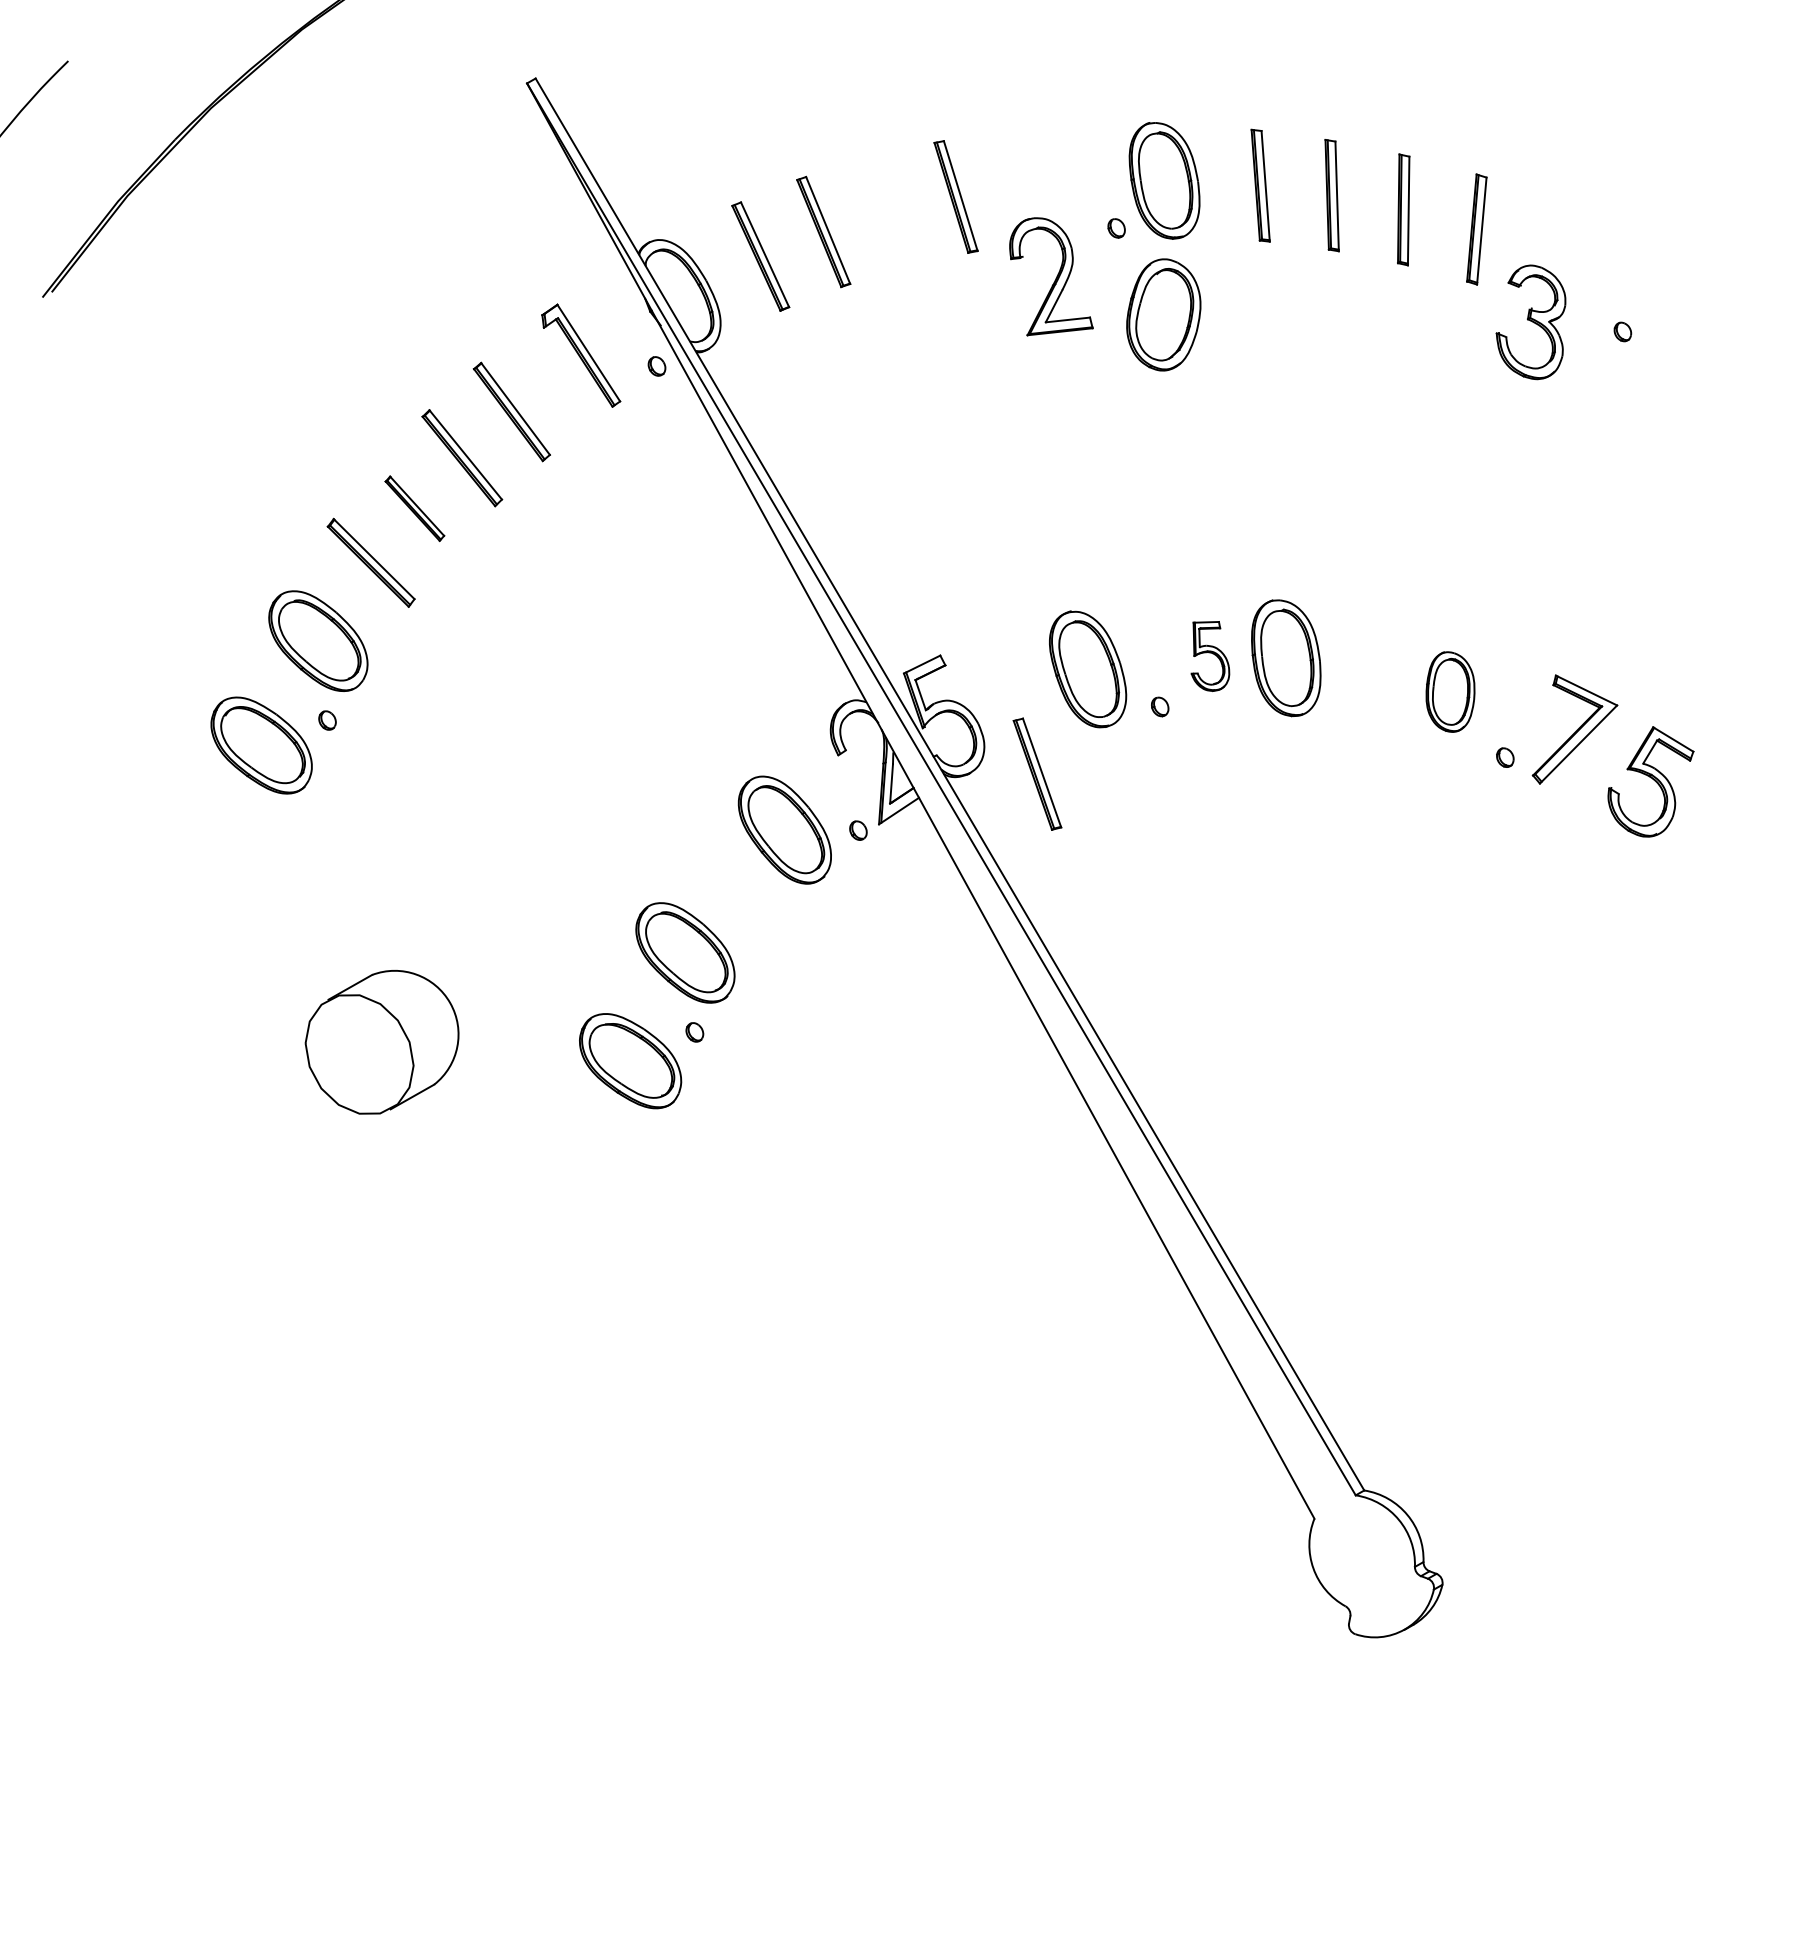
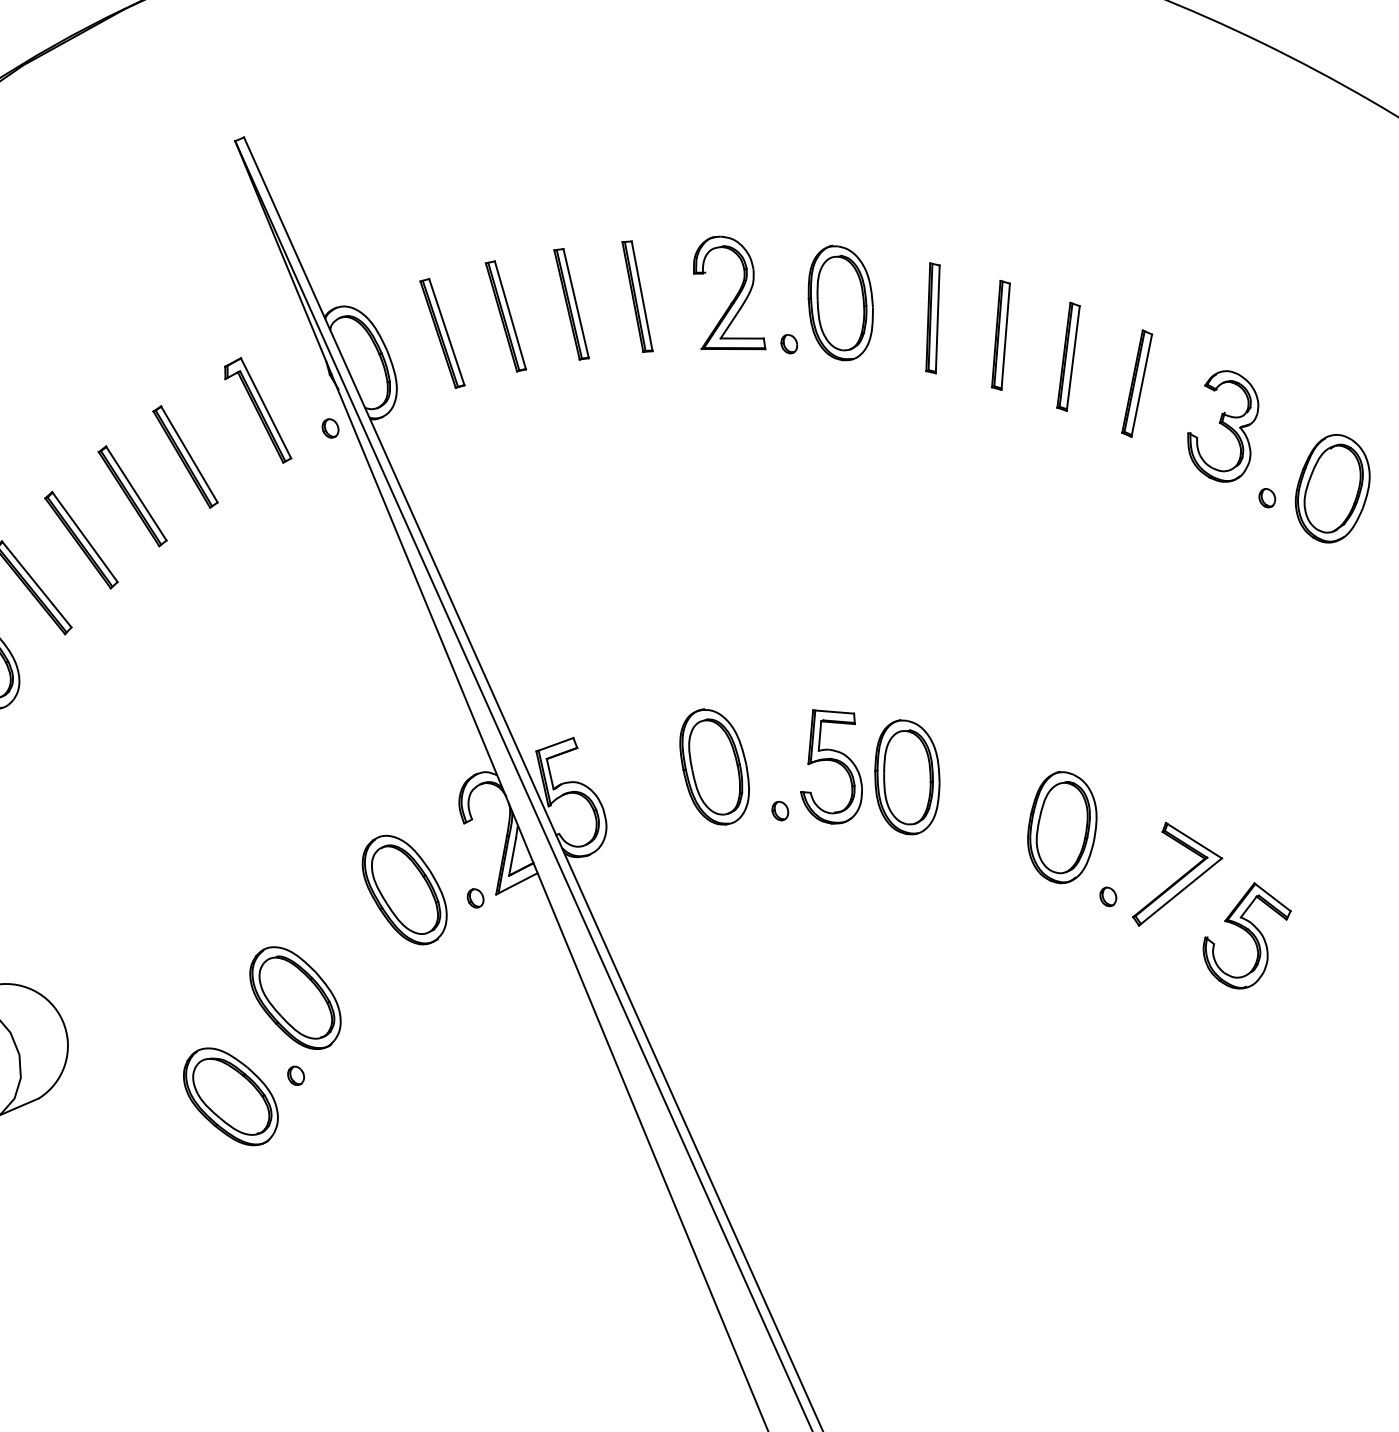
part: (1051, 276) -> (731, 294), moved
part: (1163, 314) -> (1332, 488), moved
part: (1530, 322) -> (1222, 426), moved
part: (414, 508) -> (81, 539), size x1.43
part: (1210, 656) -> (834, 767), size x1.67
part: (1450, 691) -> (1062, 827), size x1.43
part: (1037, 773) -> (571, 303), moved

